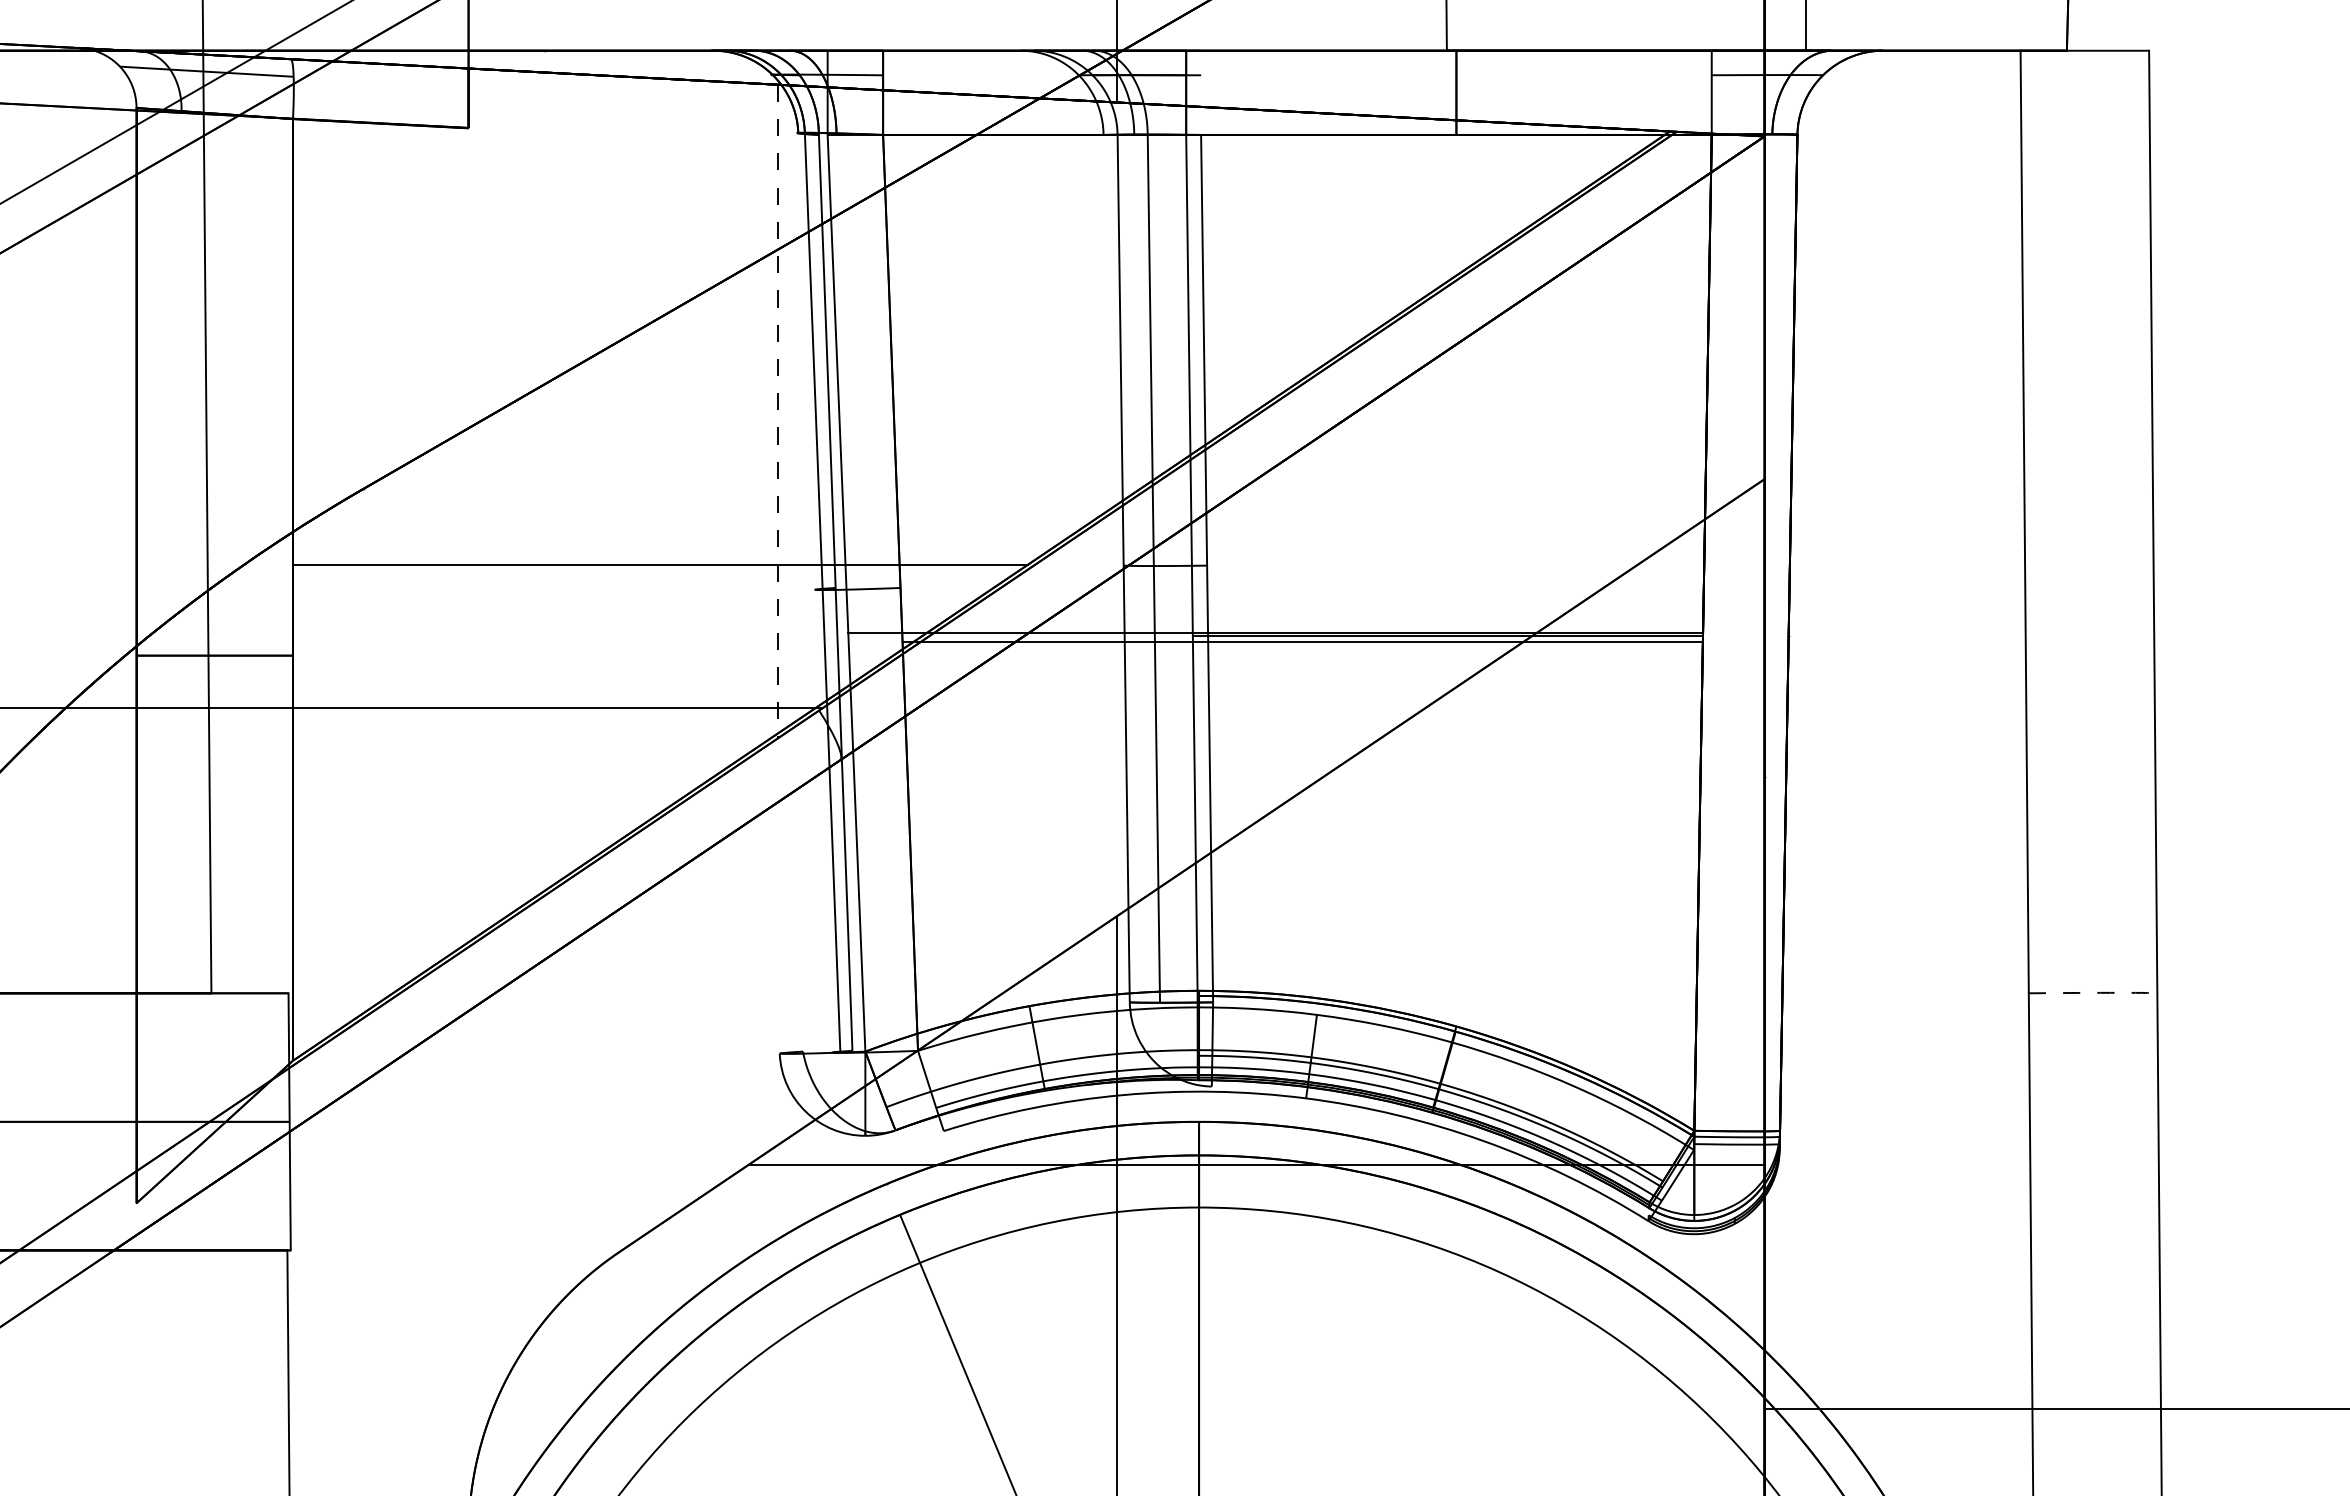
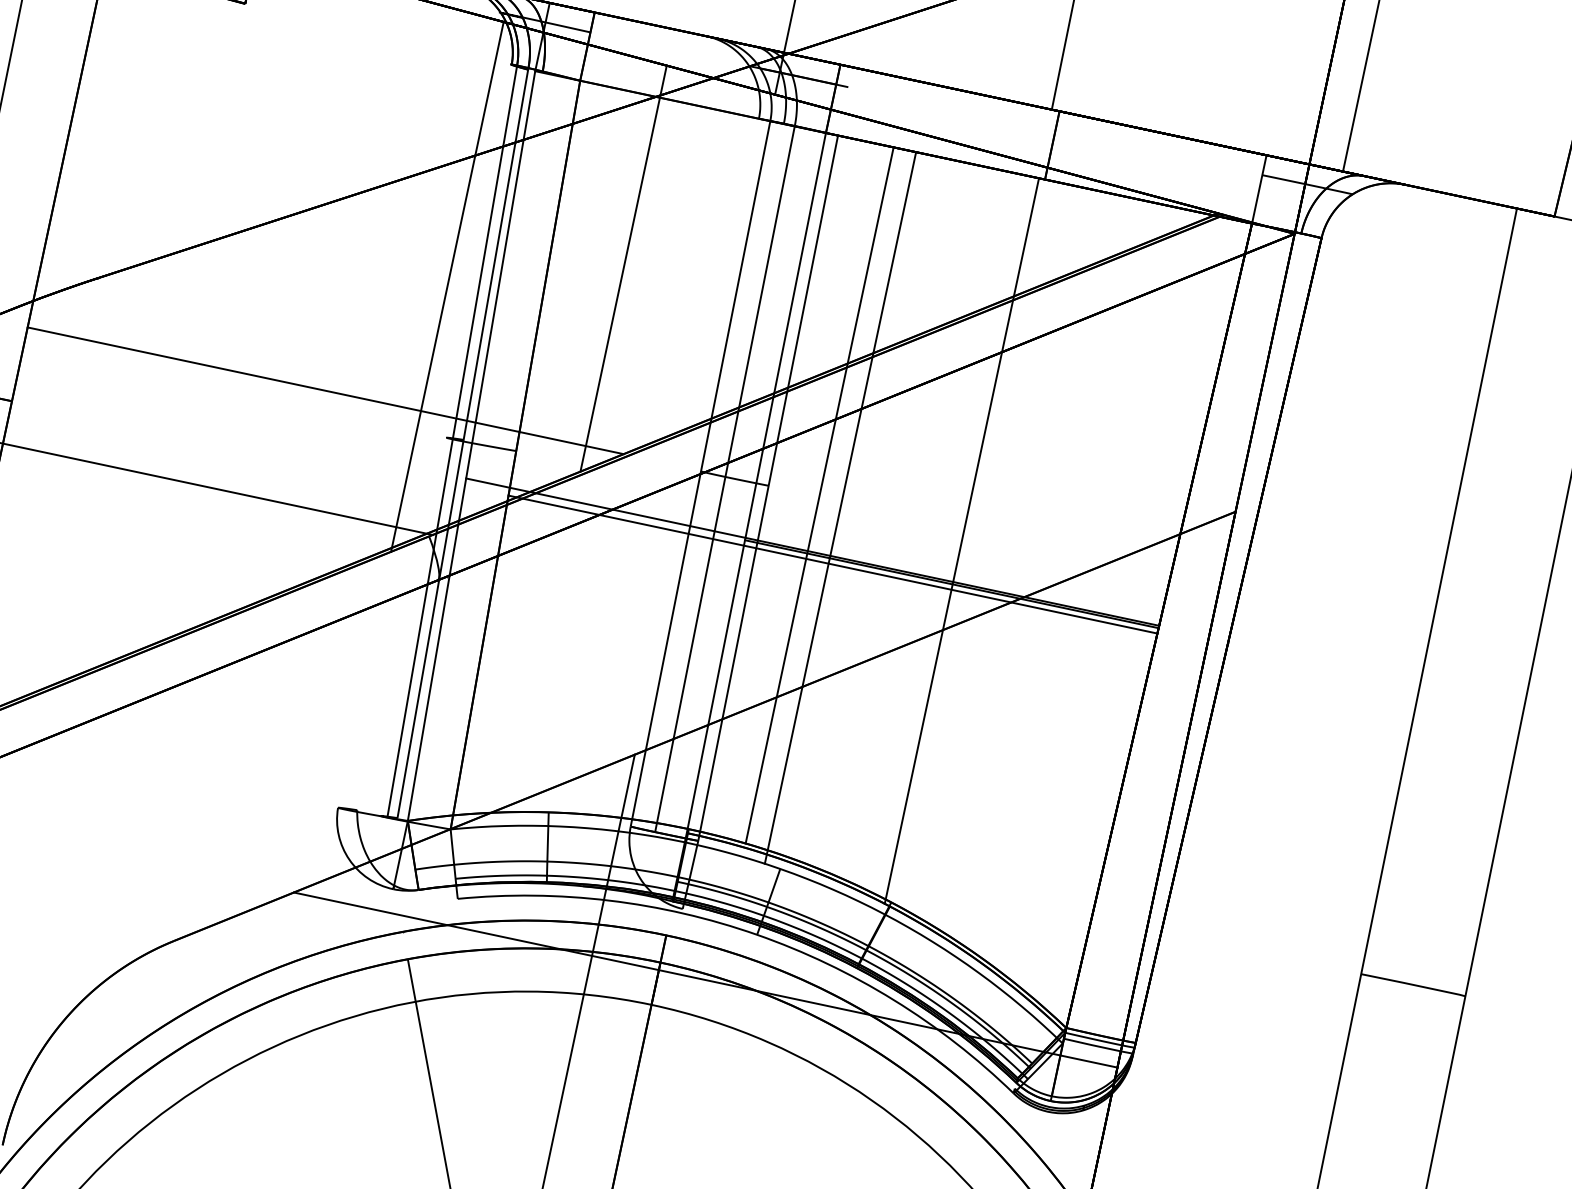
line: (981, 345) -> (623, 268), added
line: (778, 411) -> (447, 286), dashed -> solid
line: (1269, 563) -> (819, 494), added
line: (1297, 573) -> (840, 507), added
line: (1448, 581) -> (961, 540), added
arc: (2098, 992) -> (1417, 985), dashed -> solid

